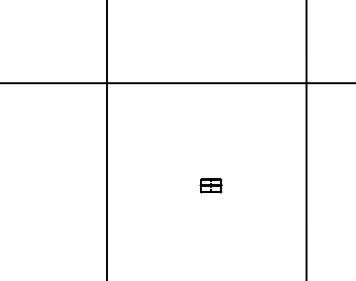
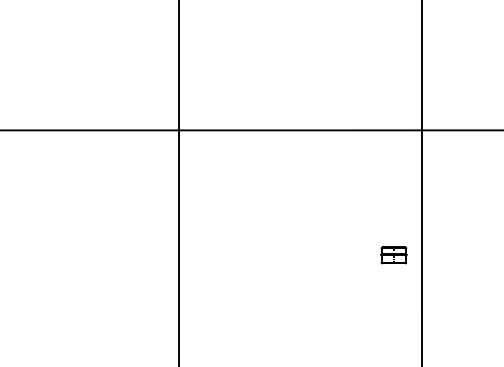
part: (210, 185) -> (393, 255), moved

